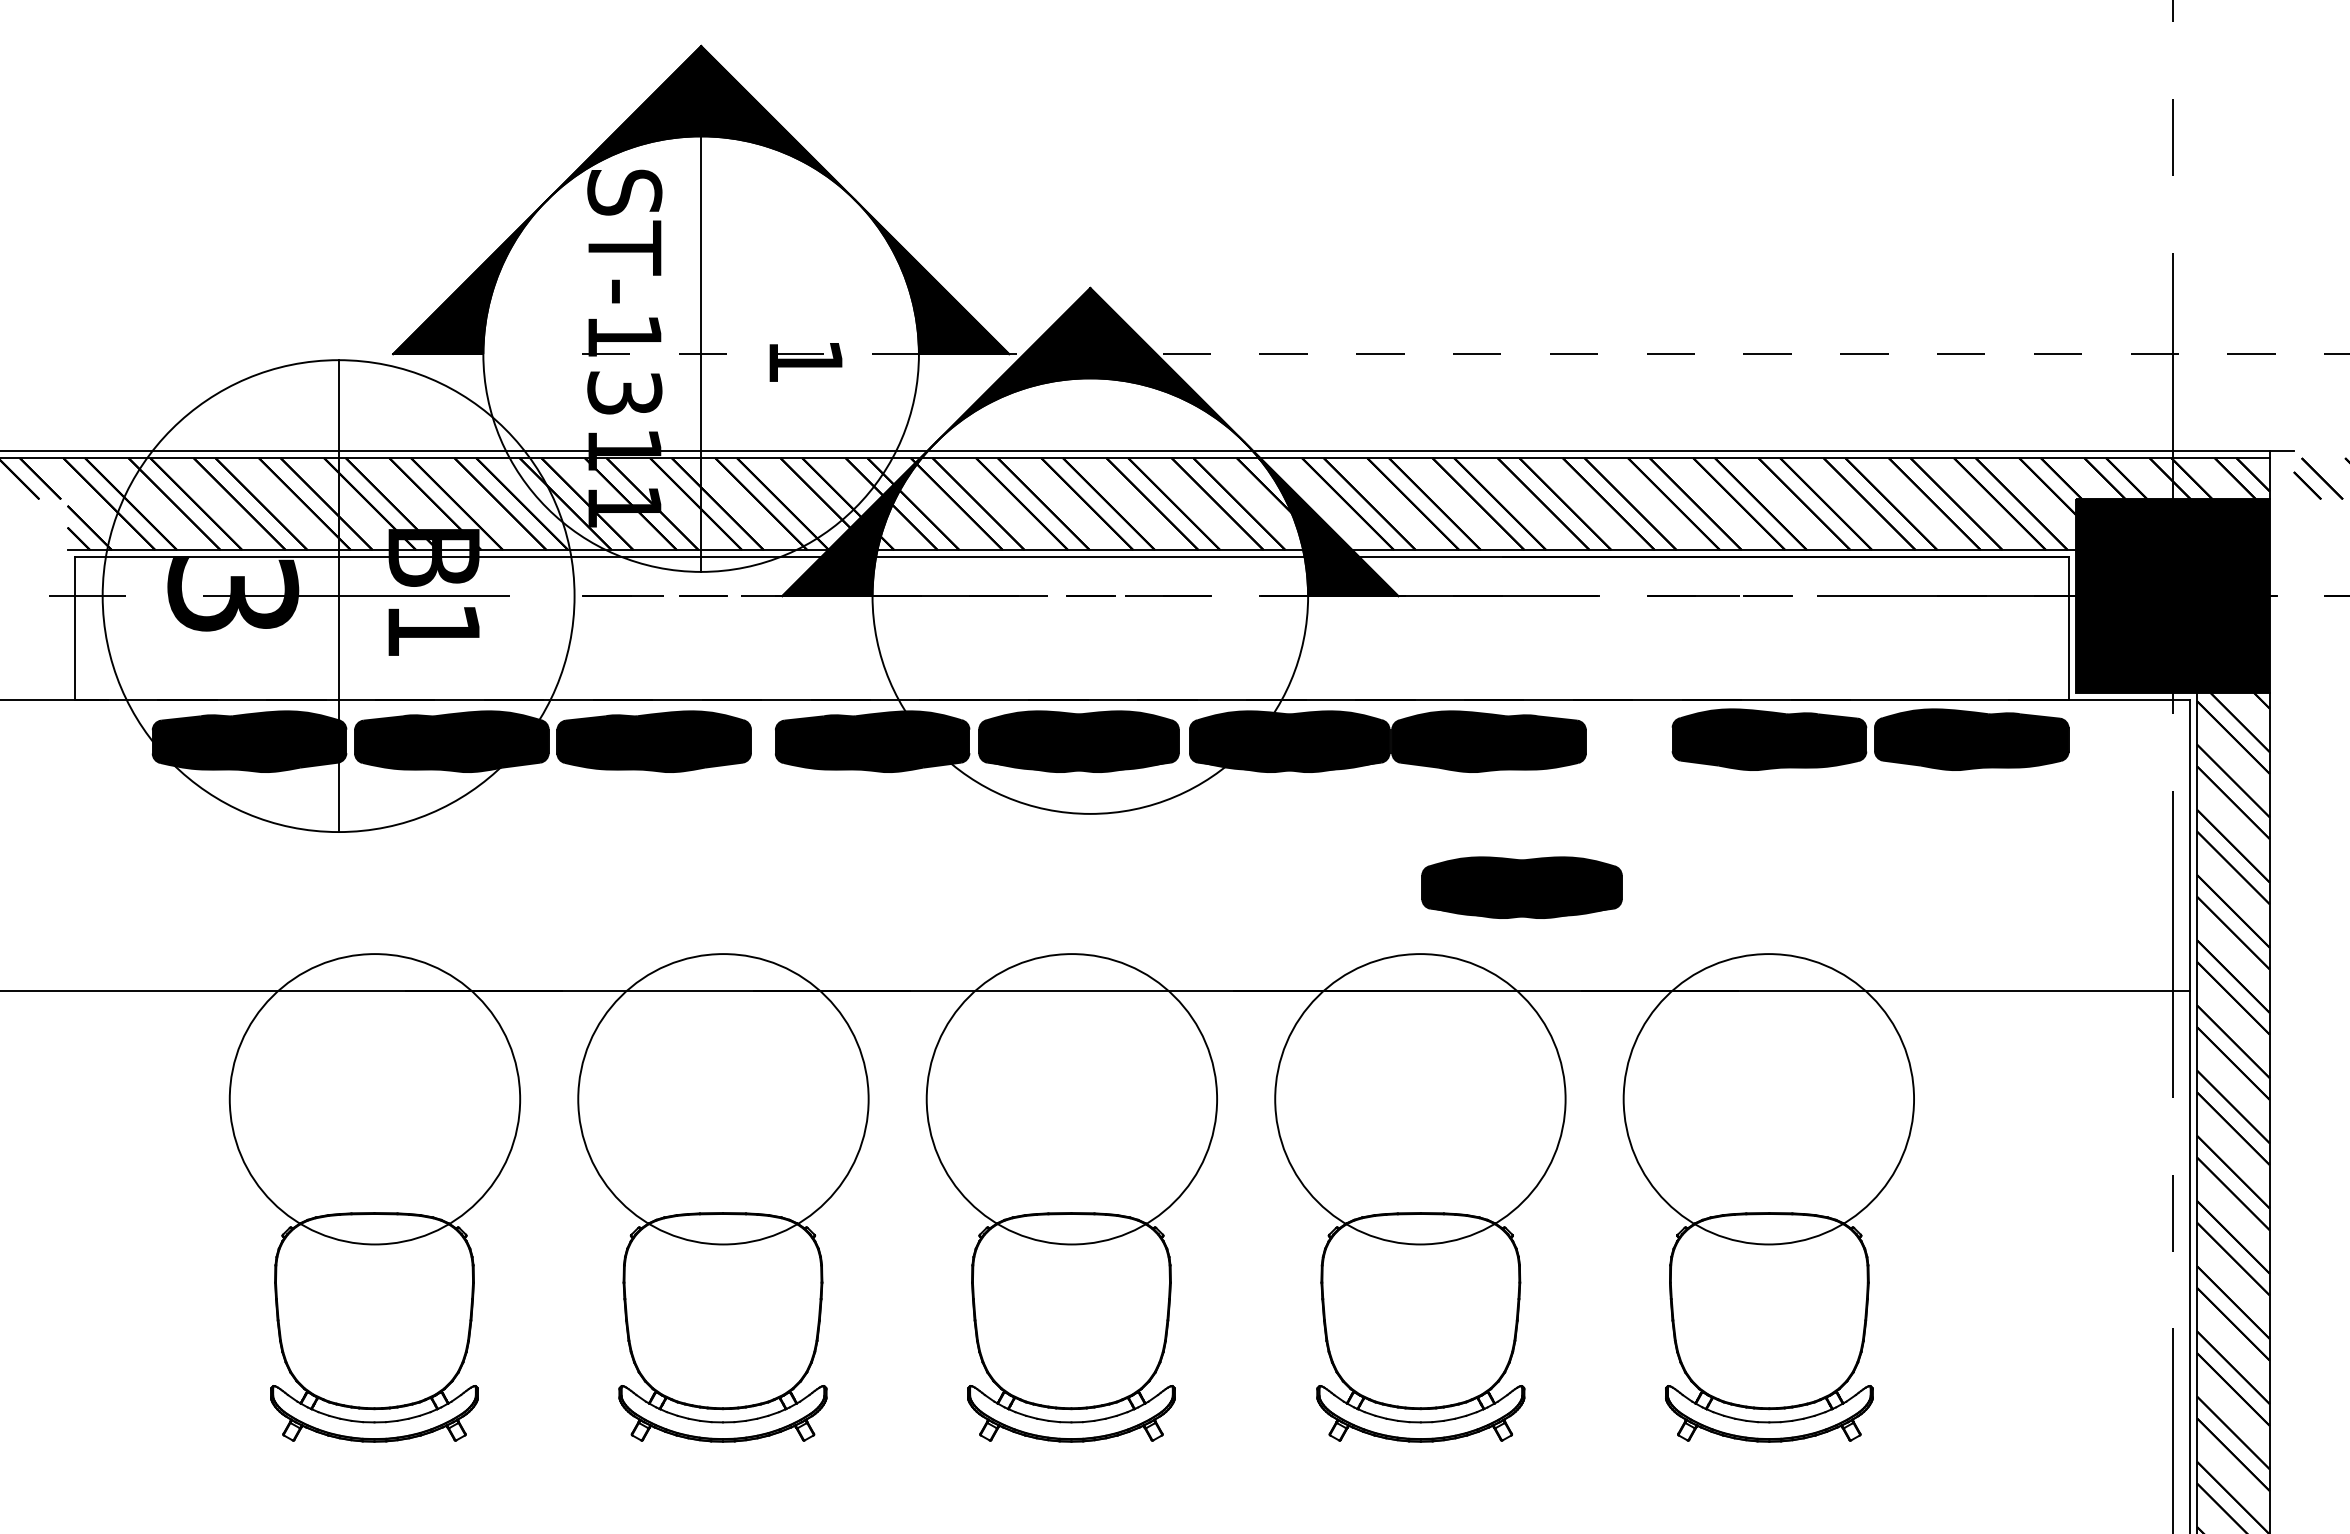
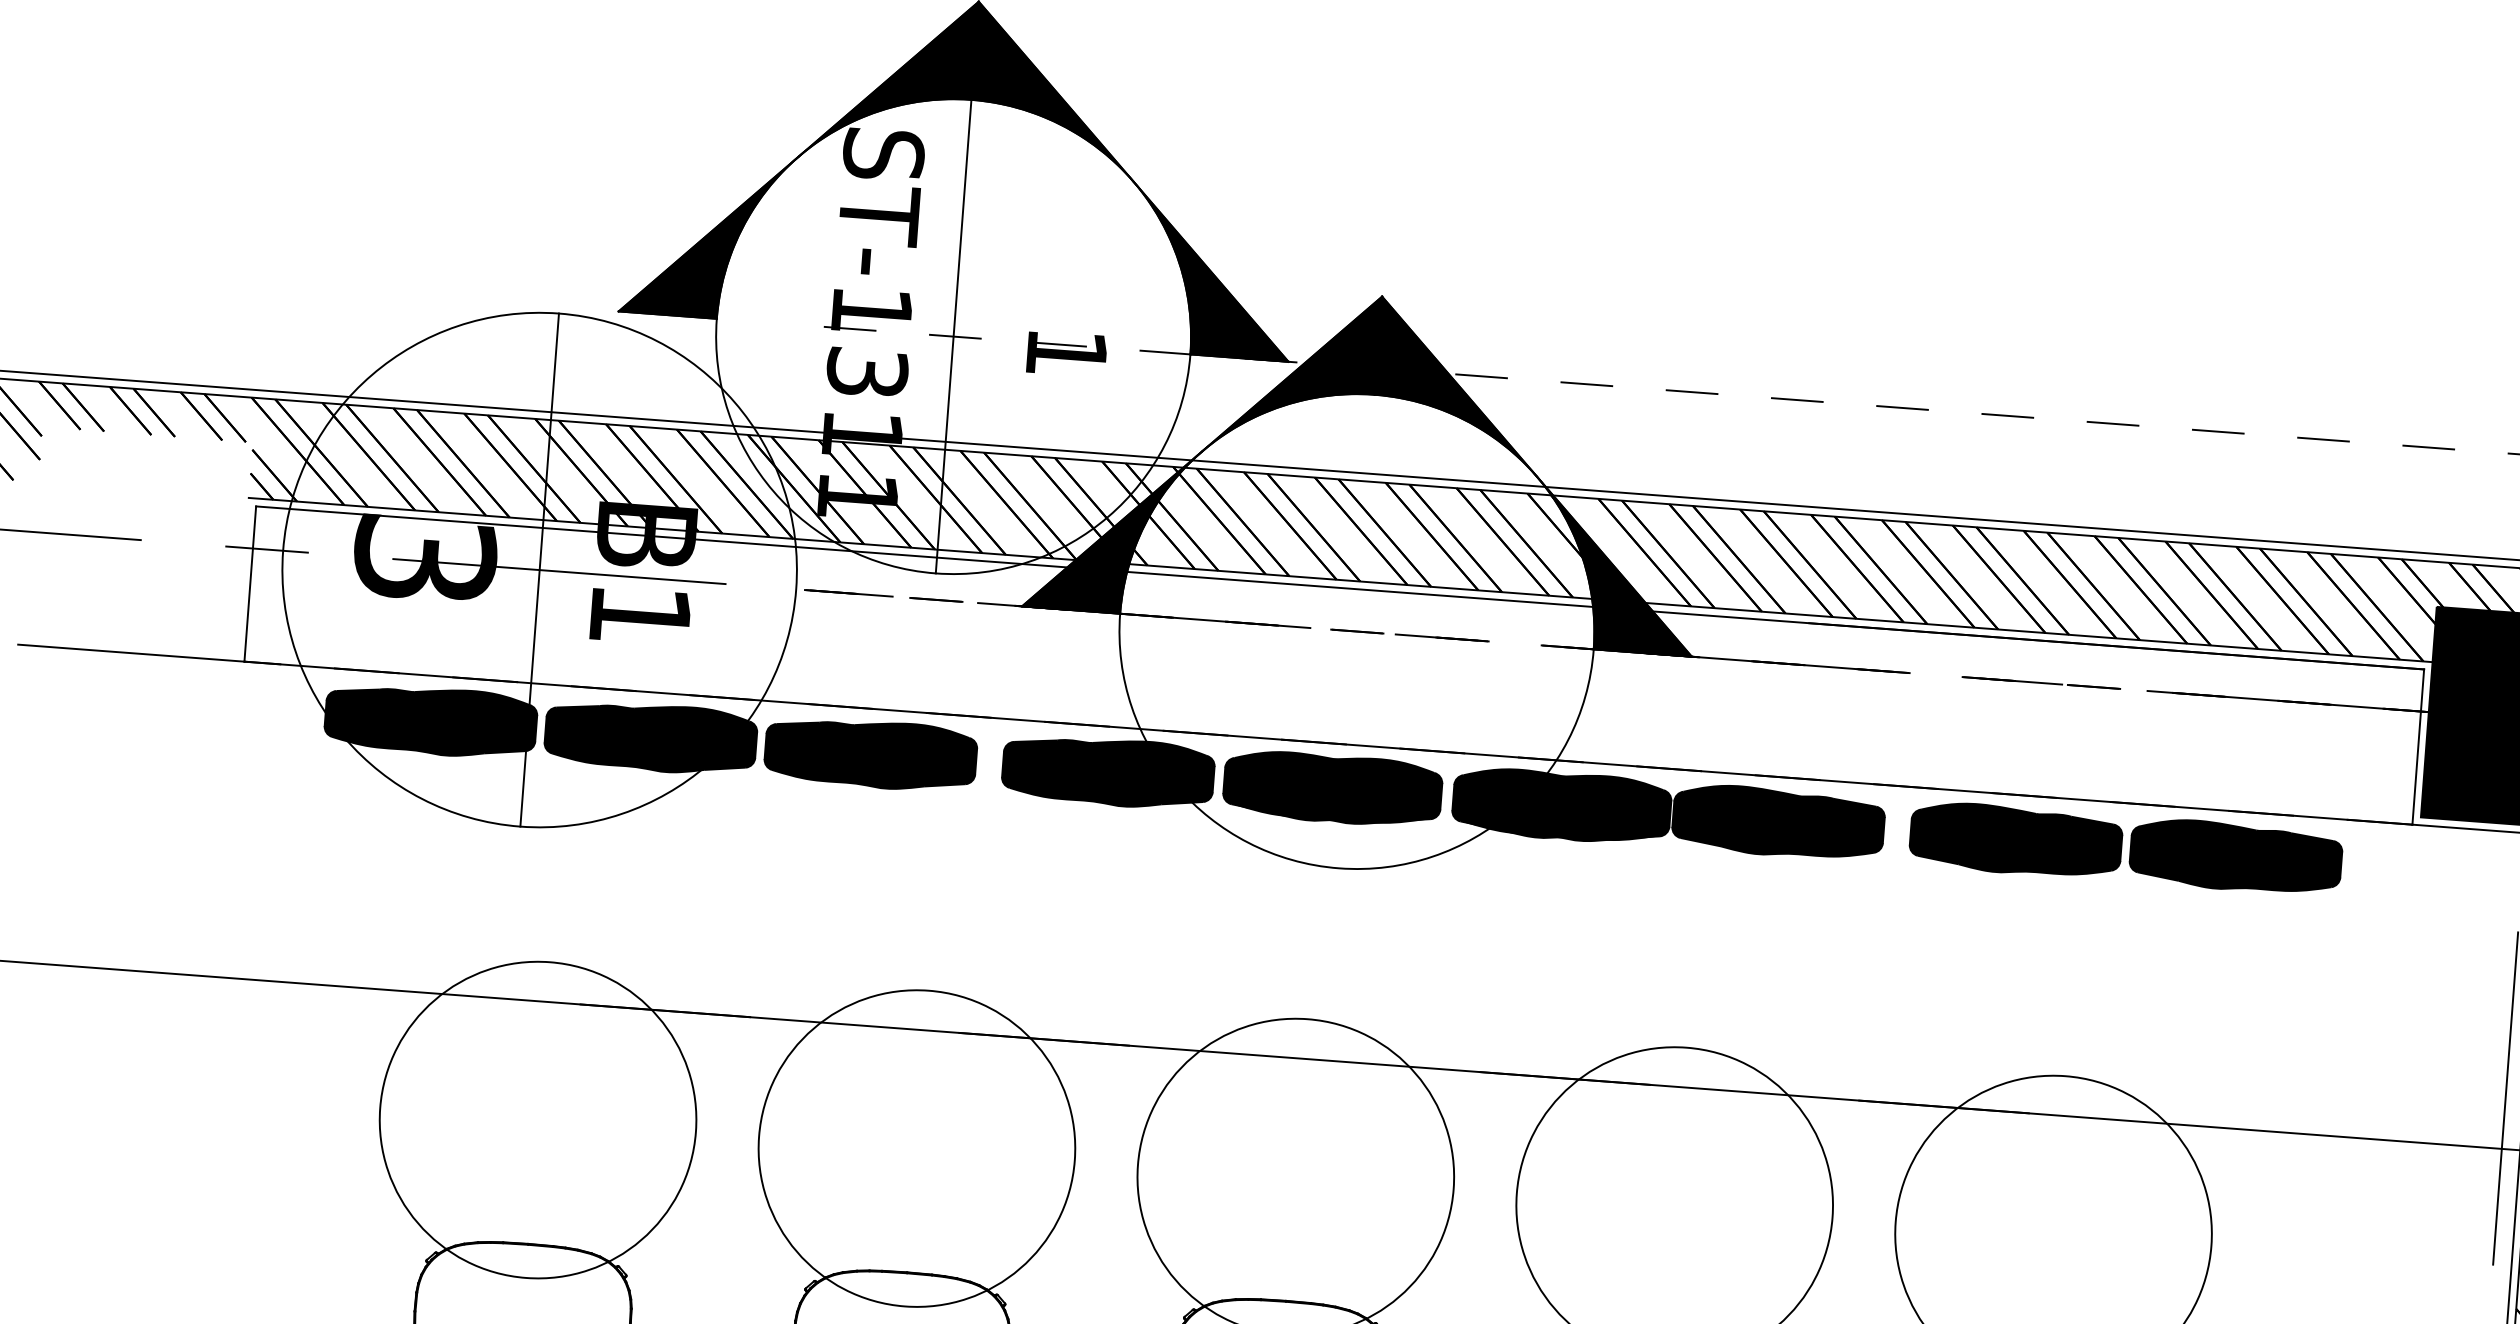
part: (1870, 739) -> (2125, 848), moved
part: (1521, 887) -> (1801, 983), removed

